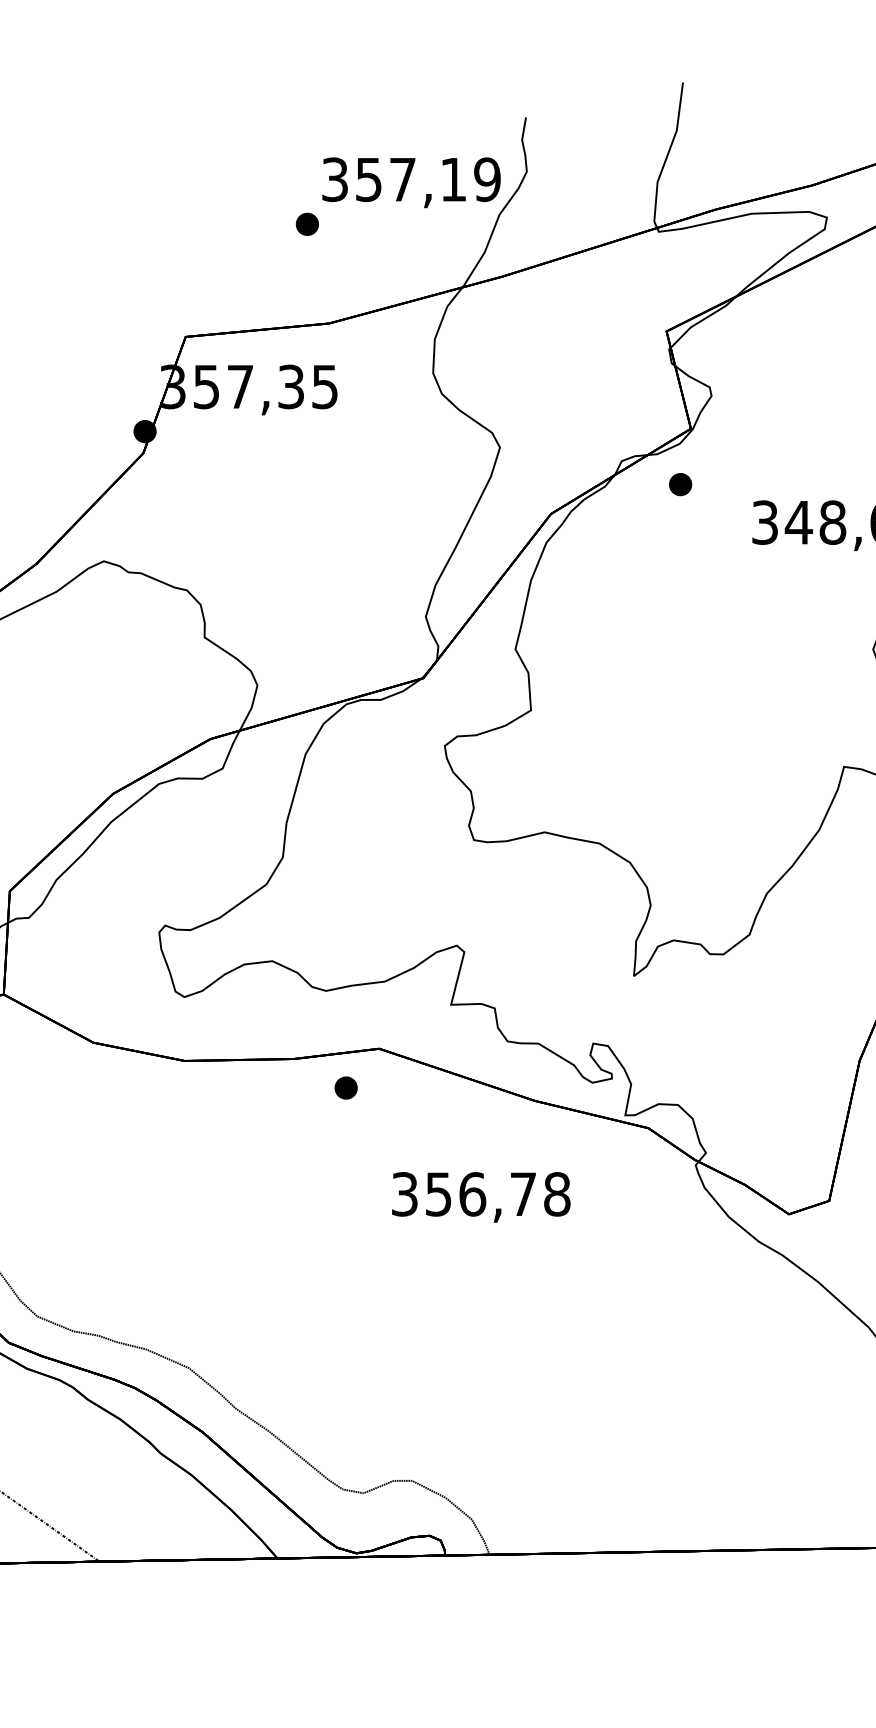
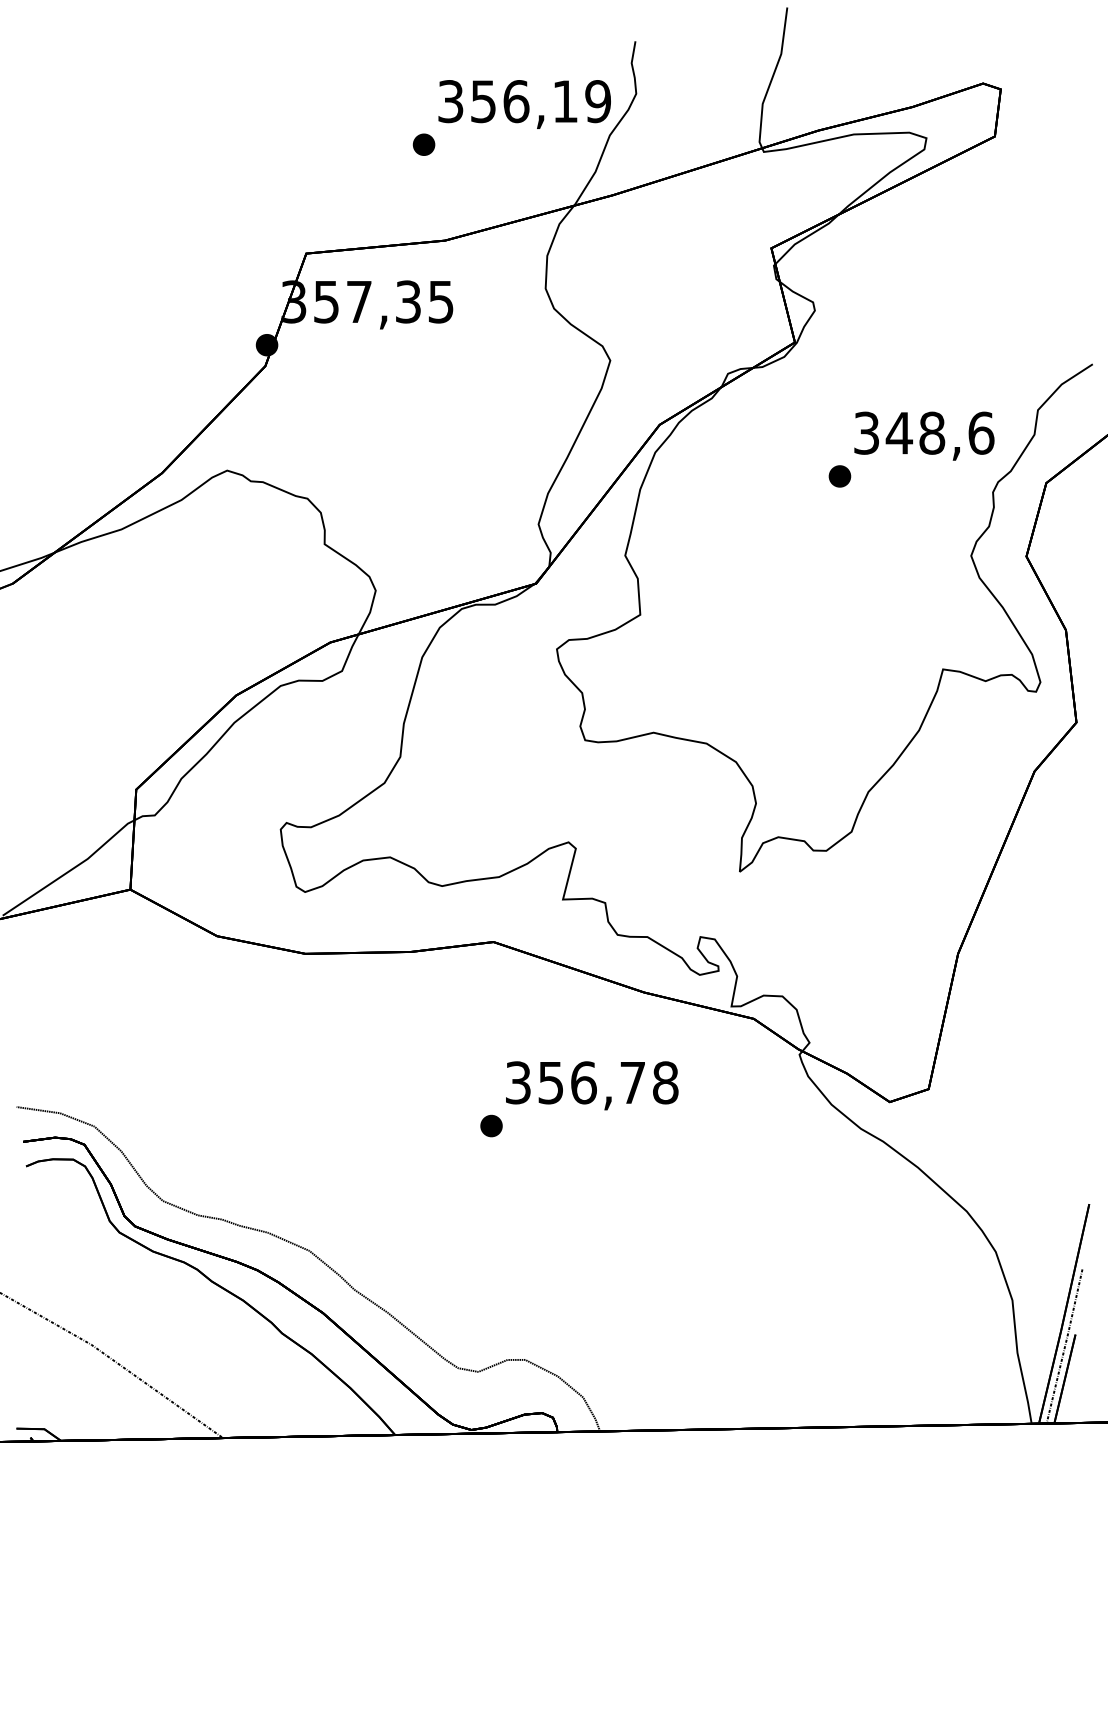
text: (403, 179) -> (516, 101), 357,19 -> 356,19
part: (680, 484) -> (839, 476), moved
part: (346, 1087) -> (491, 1125), moved

